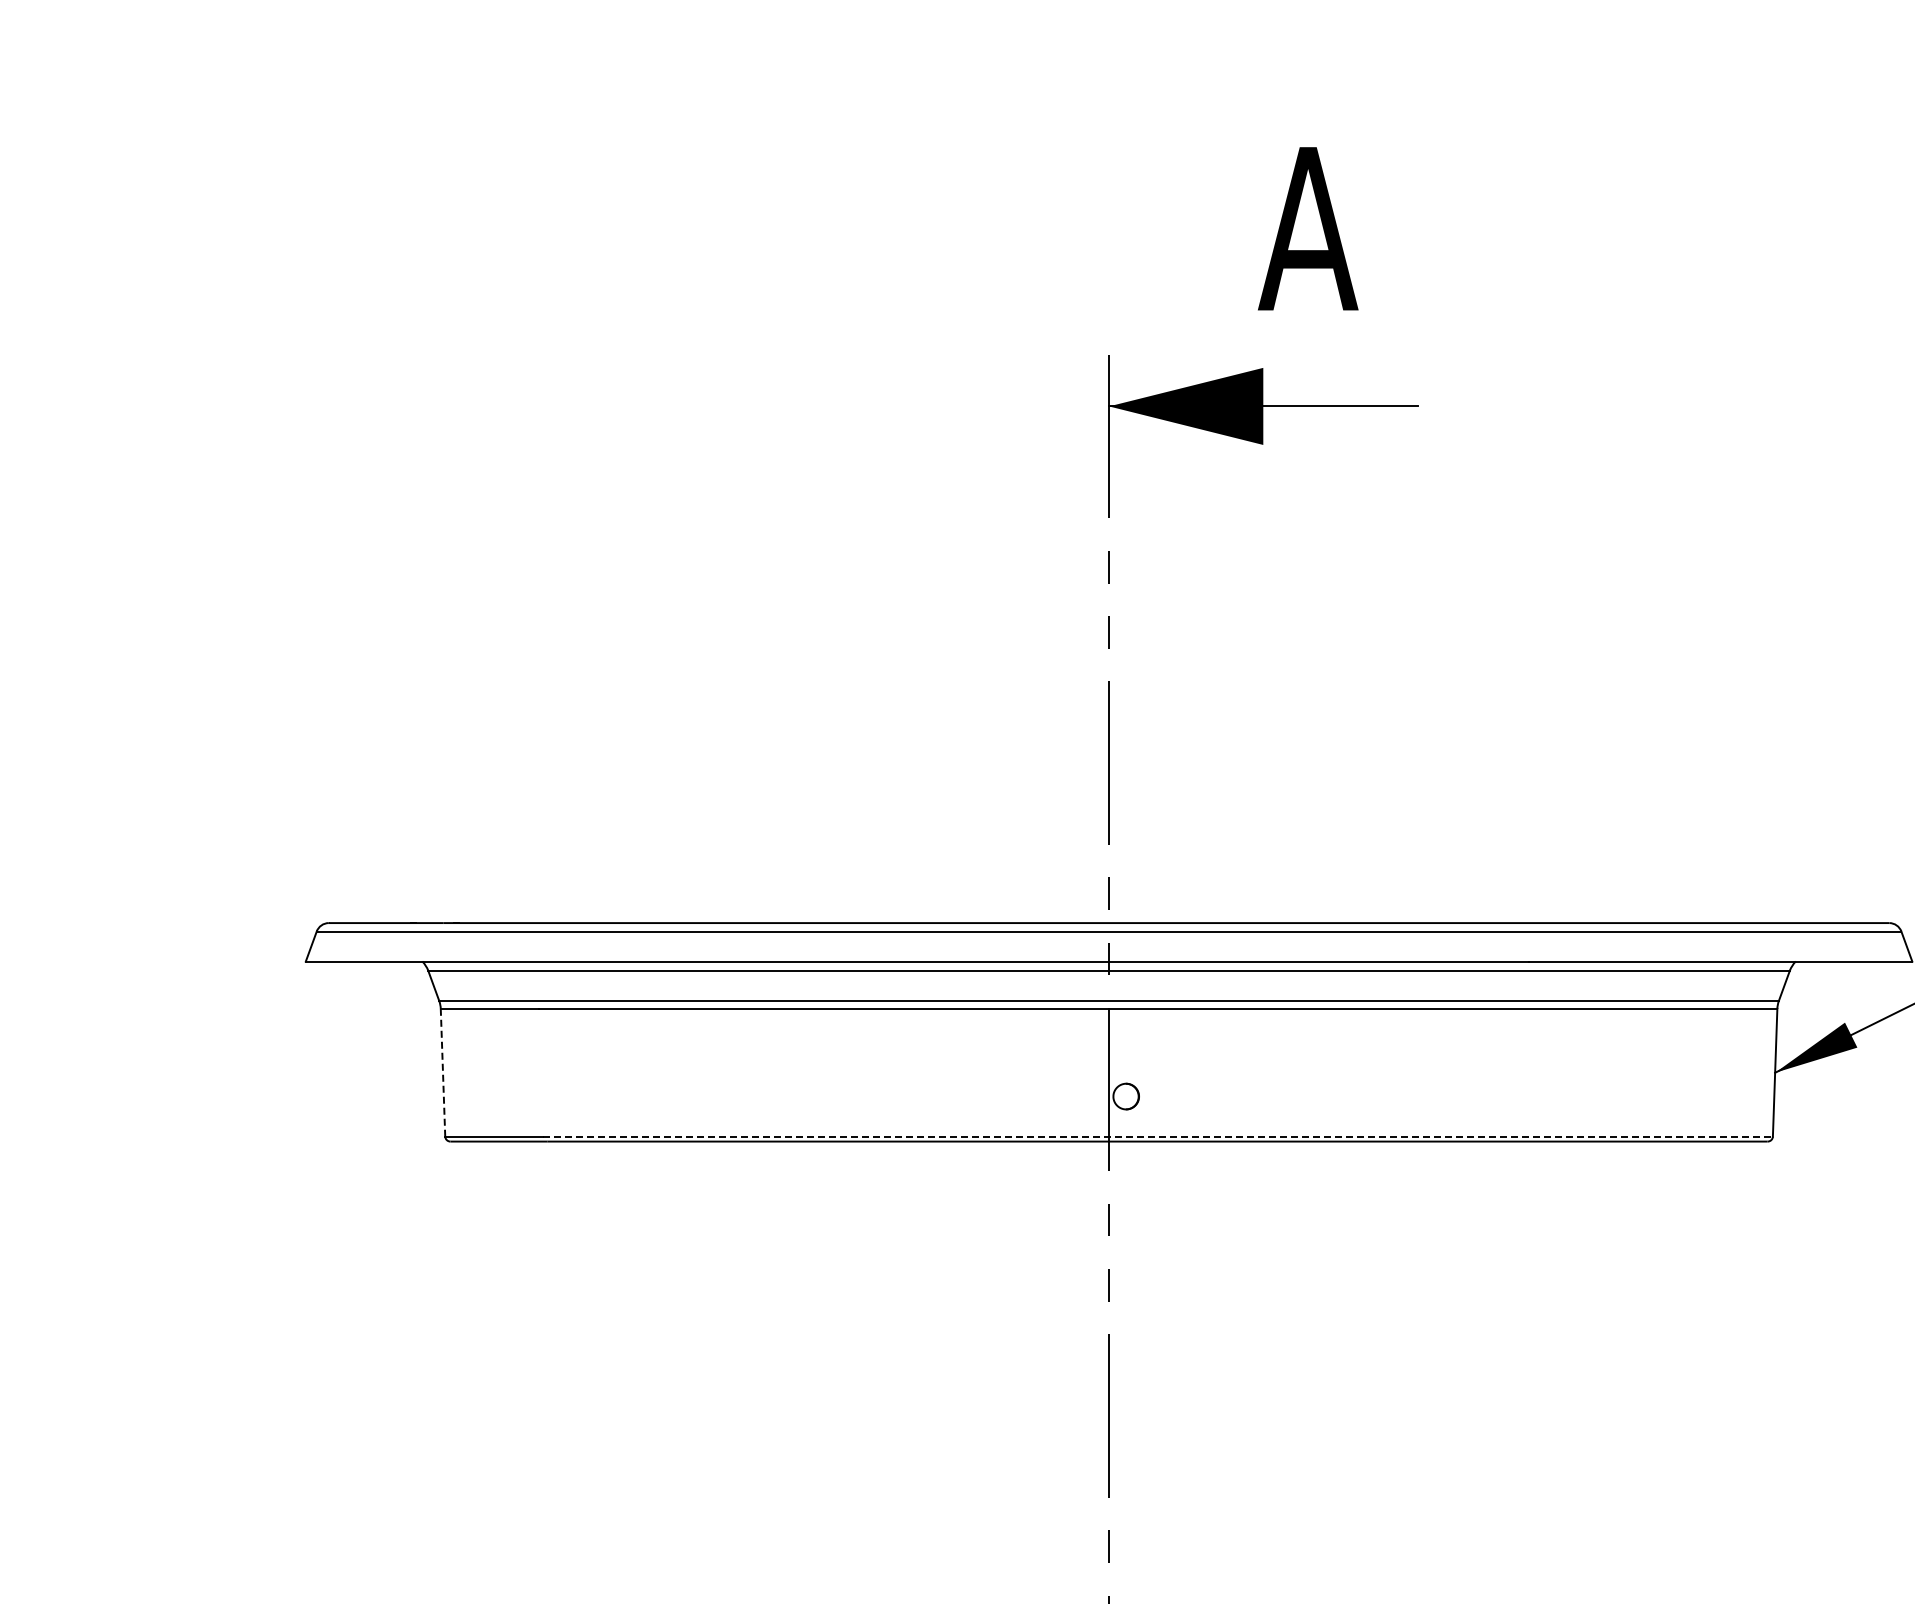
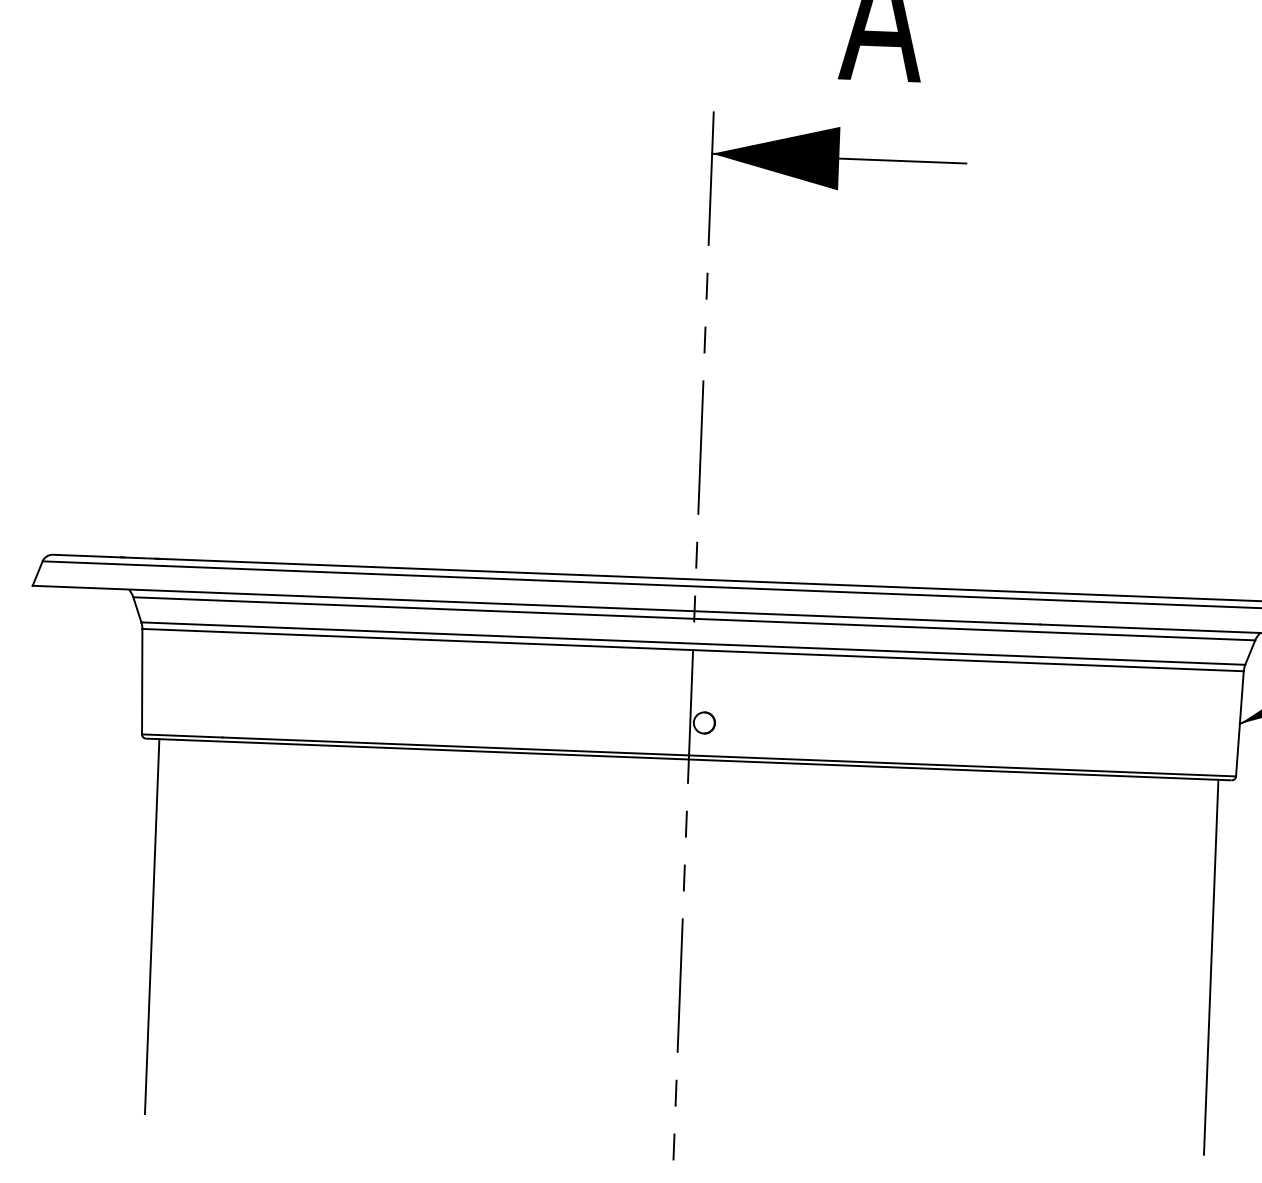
line: (443, 1072) -> (142, 681), dashed -> solid
line: (1157, 1136) -> (728, 756), dashed -> solid
line: (466, 1368) -> (152, 926), added
line: (1751, 1368) -> (1211, 966), added

